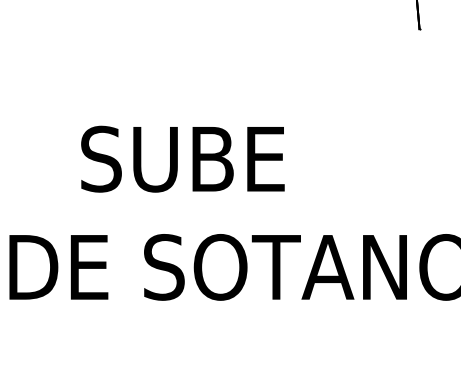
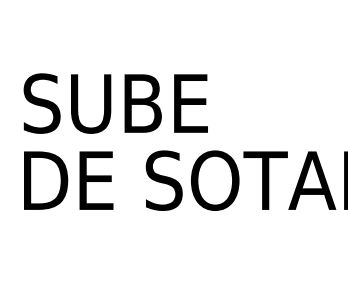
text: (182, 158) -> (115, 102), moved

